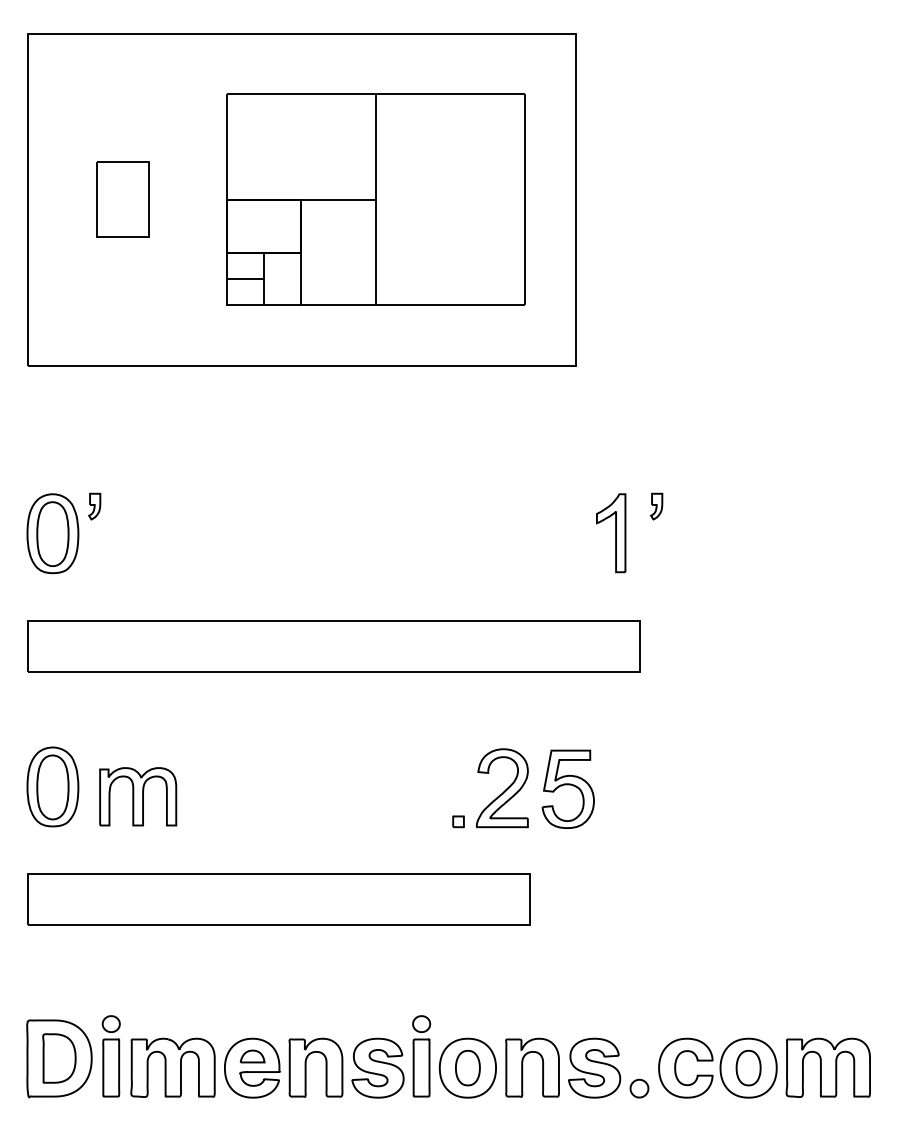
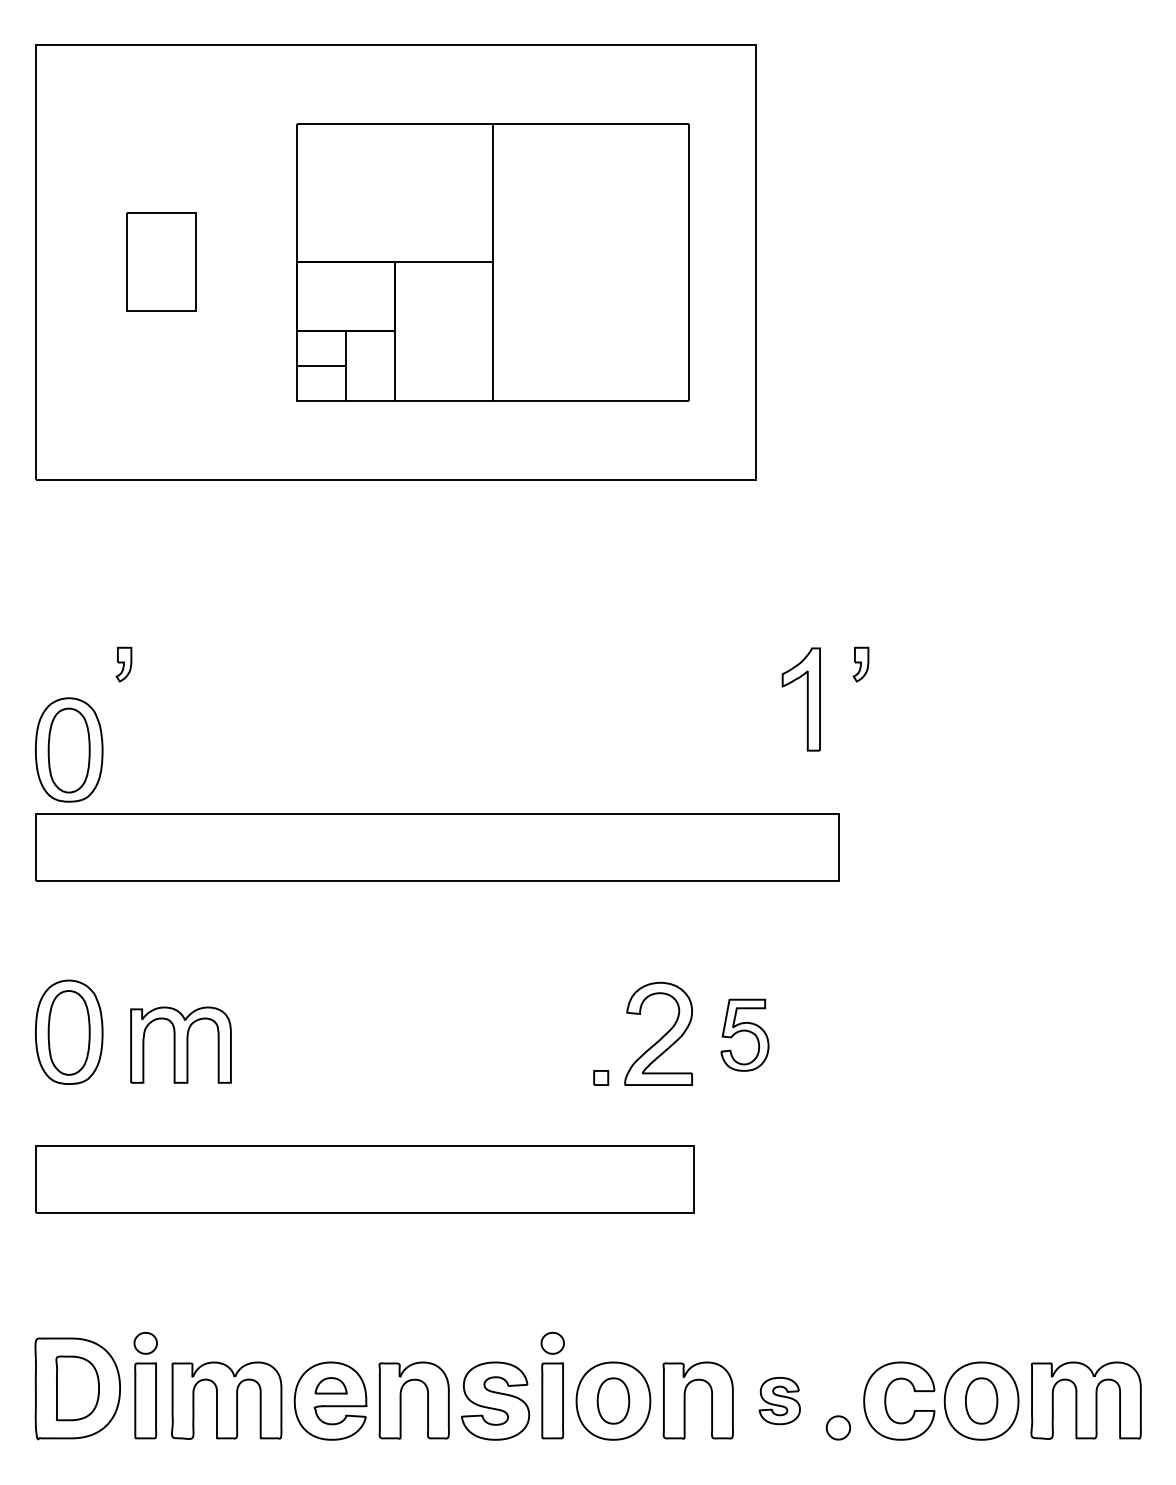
part: (52, 533) -> (68, 749), moved
part: (567, 788) -> (744, 1034), size x0.7
part: (594, 1067) -> (779, 1400), size x0.6

